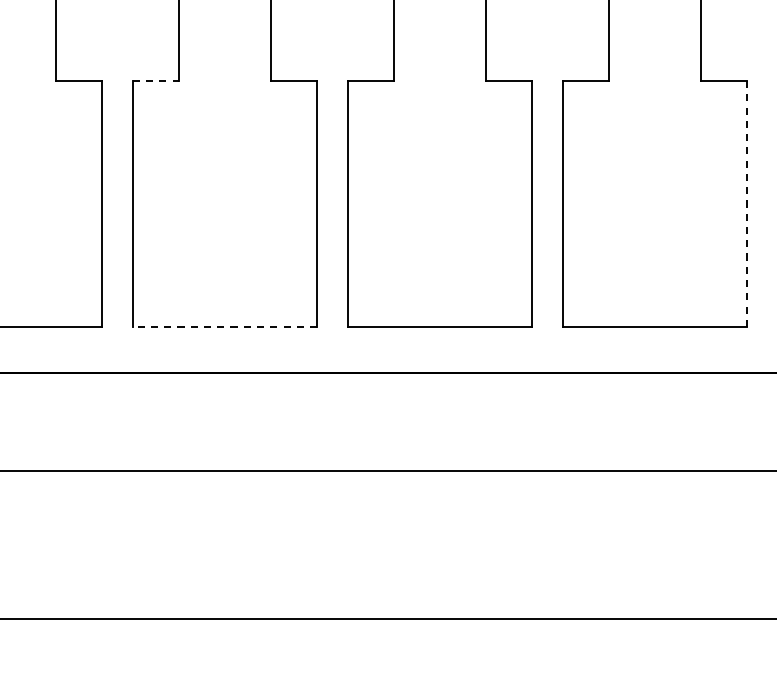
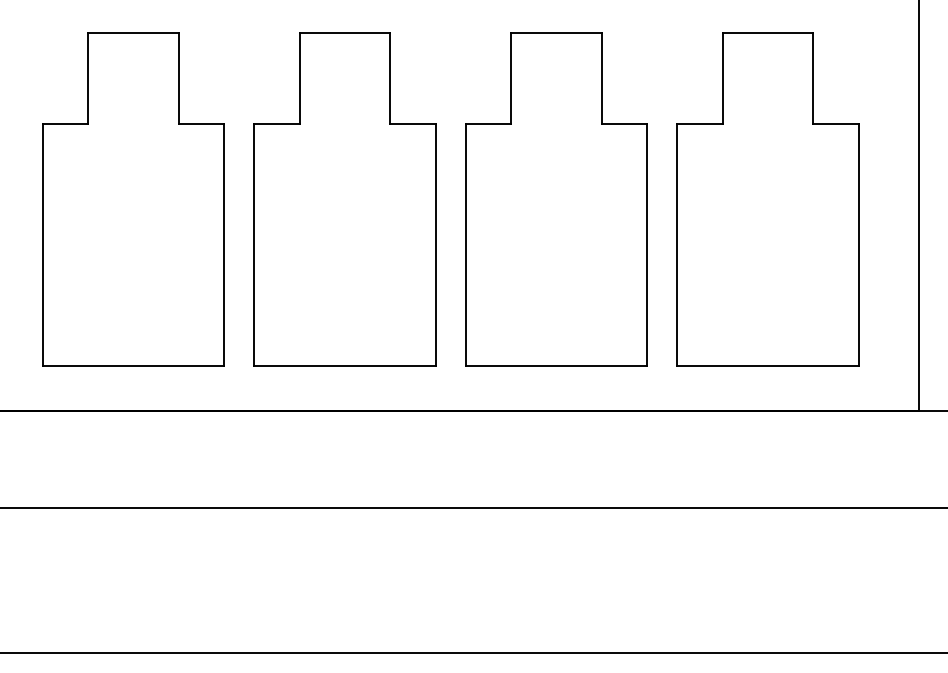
line: (156, 80) -> (277, 123), dashed -> solid
line: (747, 203) -> (858, 244), dashed -> solid
line: (225, 326) -> (345, 365), dashed -> solid

